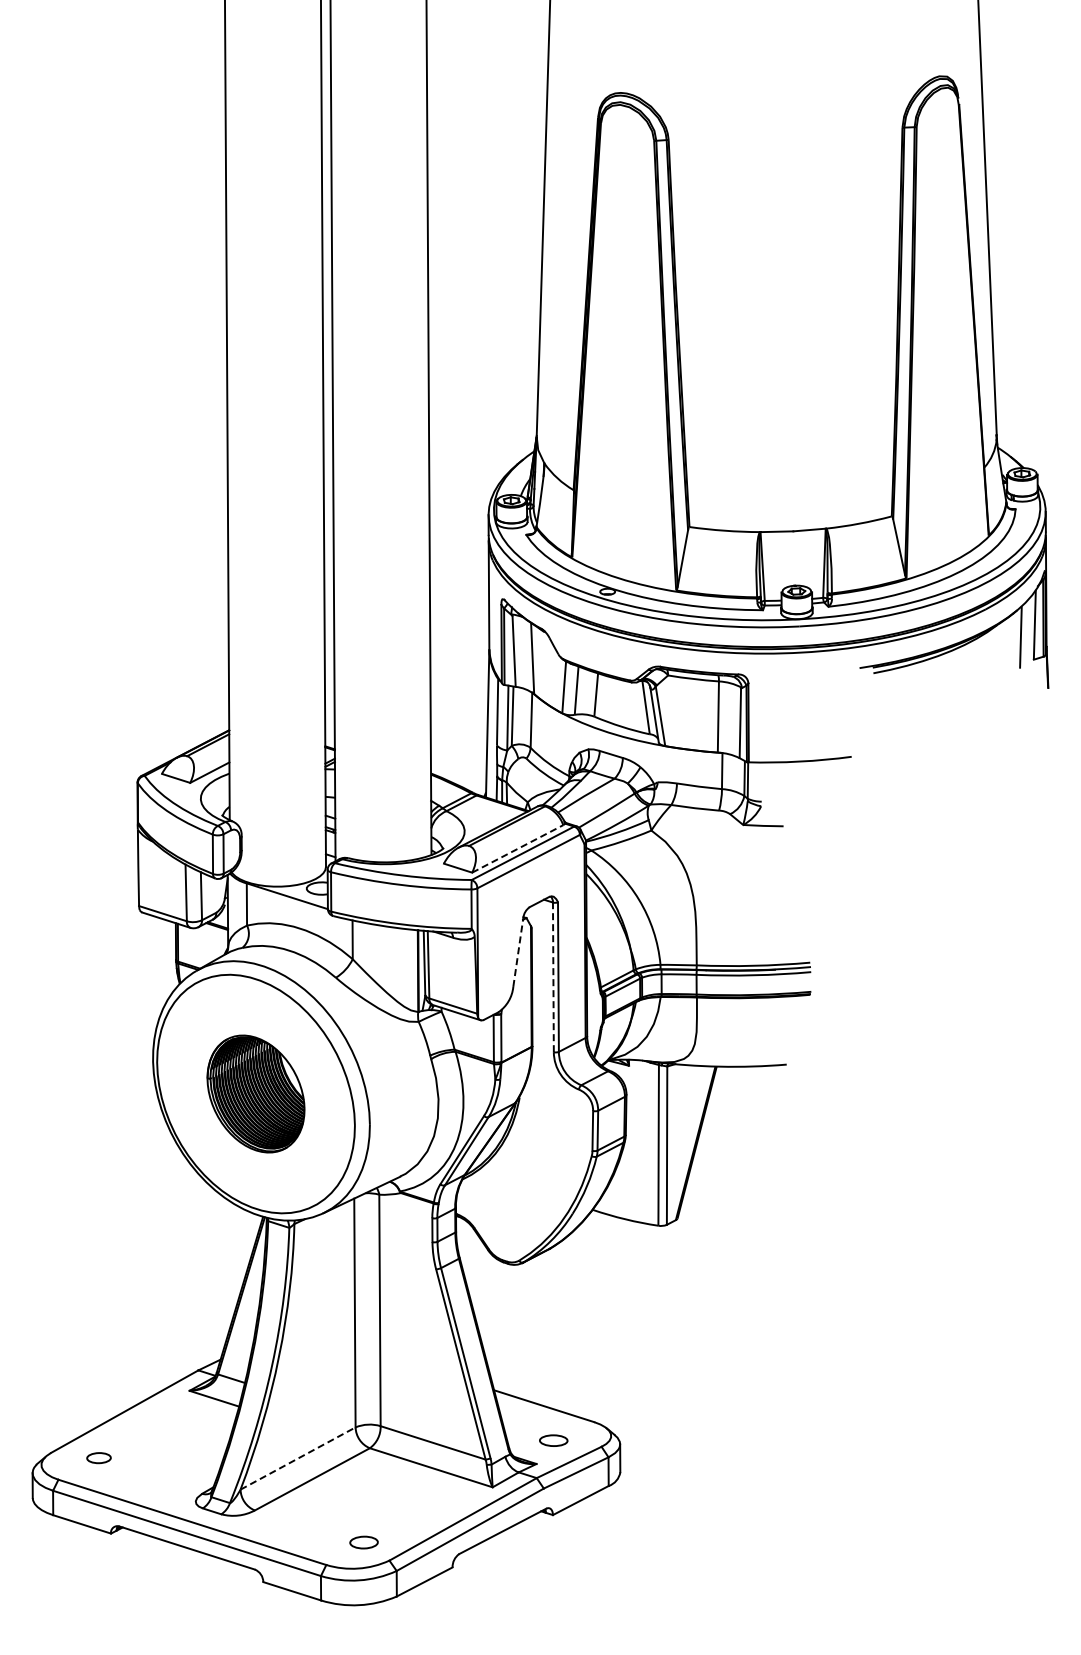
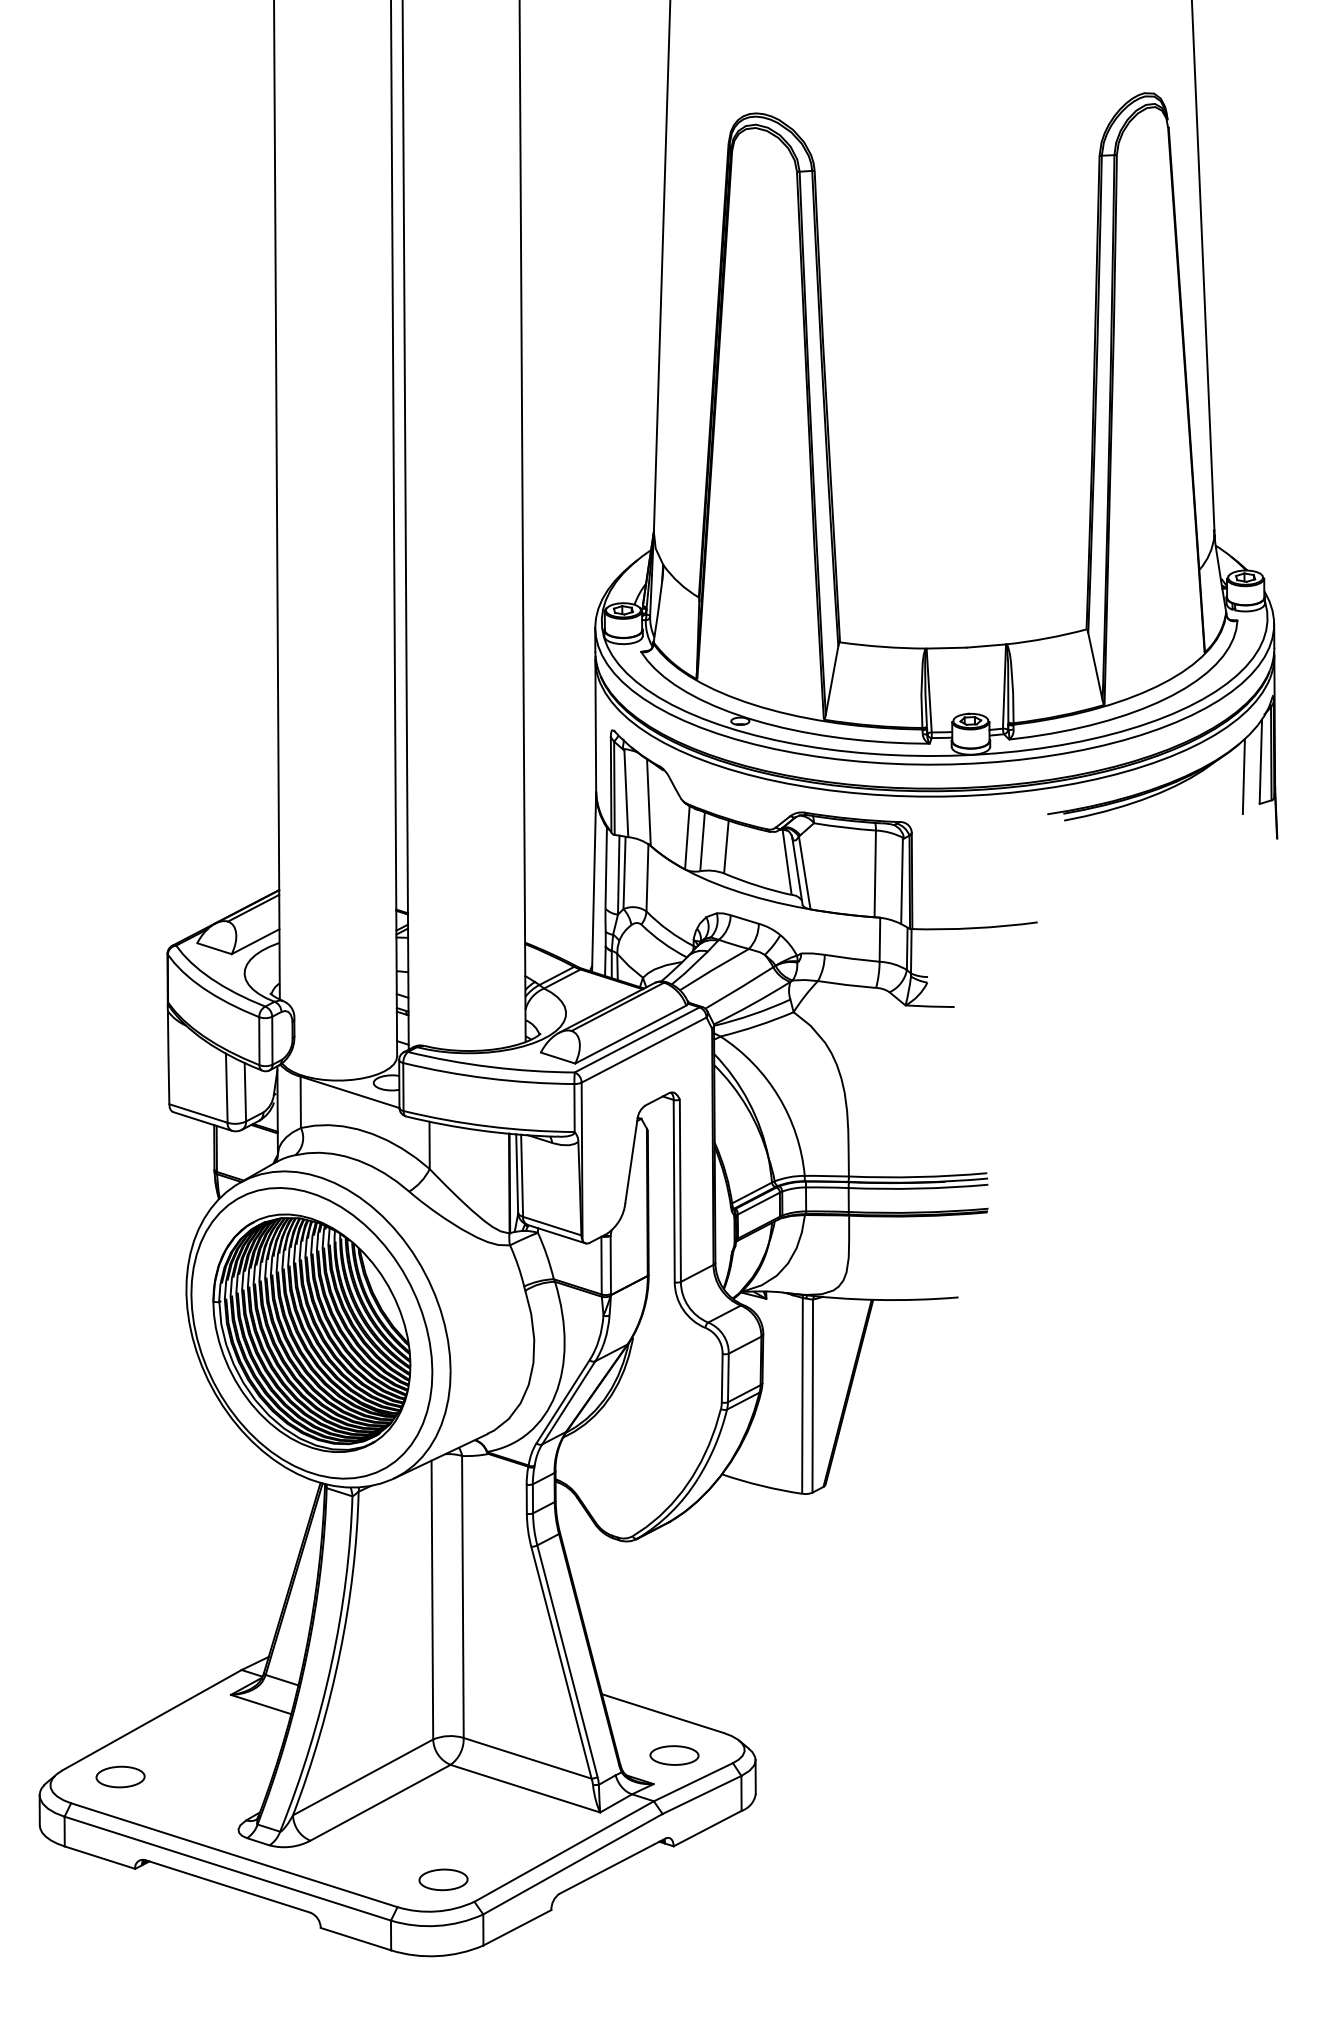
line: (518, 848) -> (631, 1034), dashed -> solid
line: (518, 952) -> (631, 1160), dashed -> solid
line: (553, 977) -> (674, 1191), dashed -> solid
part: (255, 1093) -> (311, 1332), size x1.67
part: (553, 1440) -> (674, 1755), size x1.43
part: (98, 1457) -> (119, 1776), size x1.67
line: (298, 1458) -> (363, 1777), dashed -> solid
part: (363, 1542) -> (442, 1879), size x1.43

